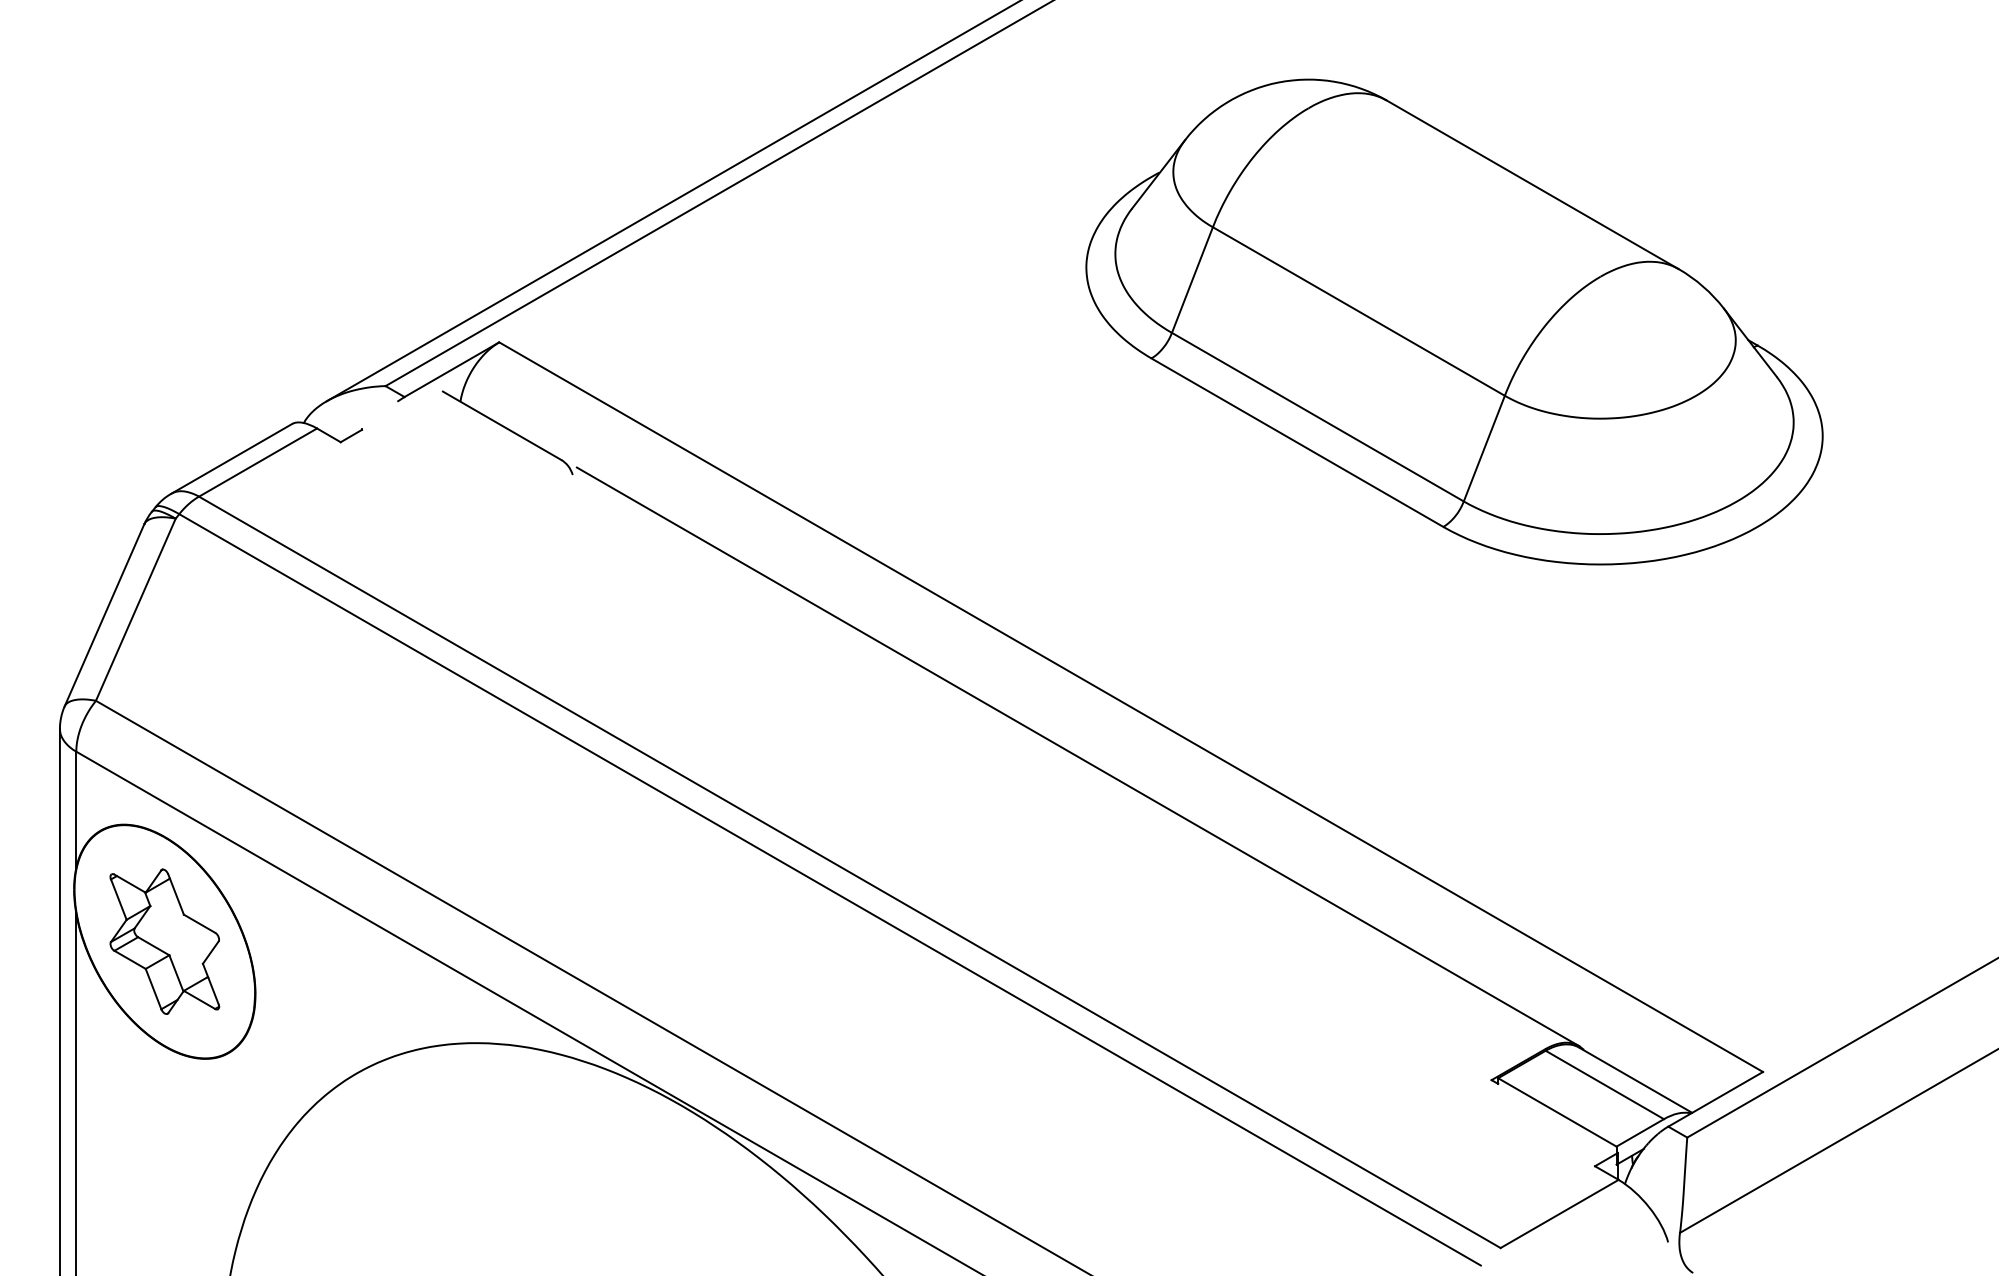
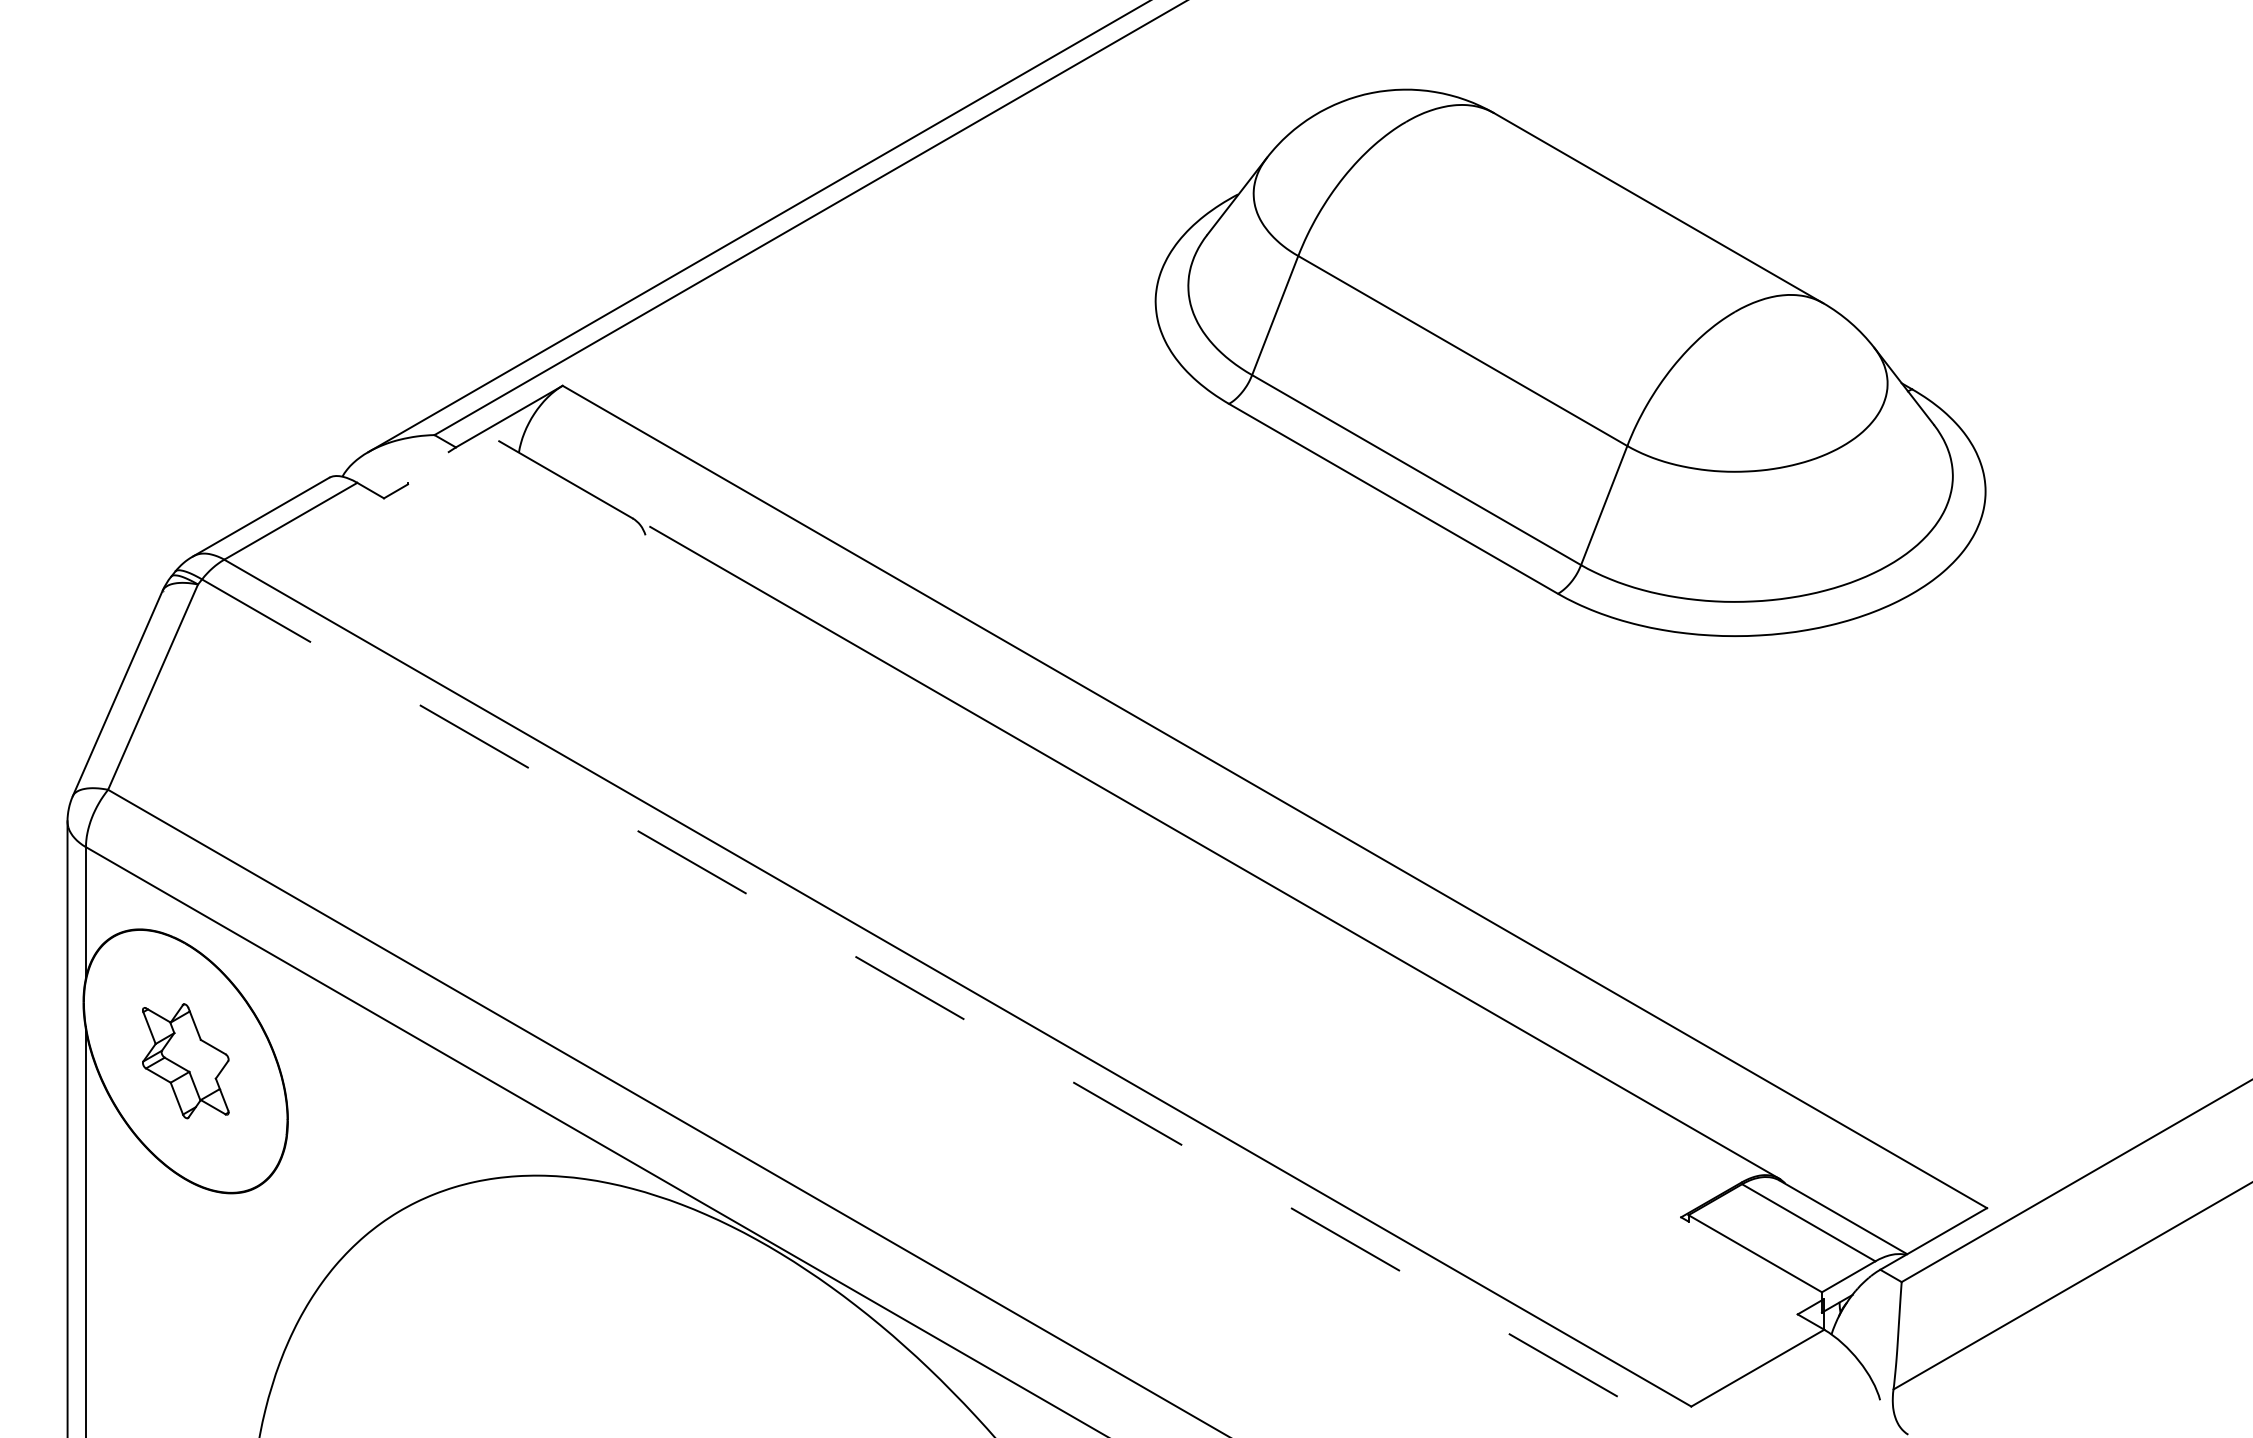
part: (1454, 321) -> (1570, 362), moved
line: (830, 890) -> (936, 1003), solid -> dashed
part: (164, 941) -> (185, 1061), size x0.7

